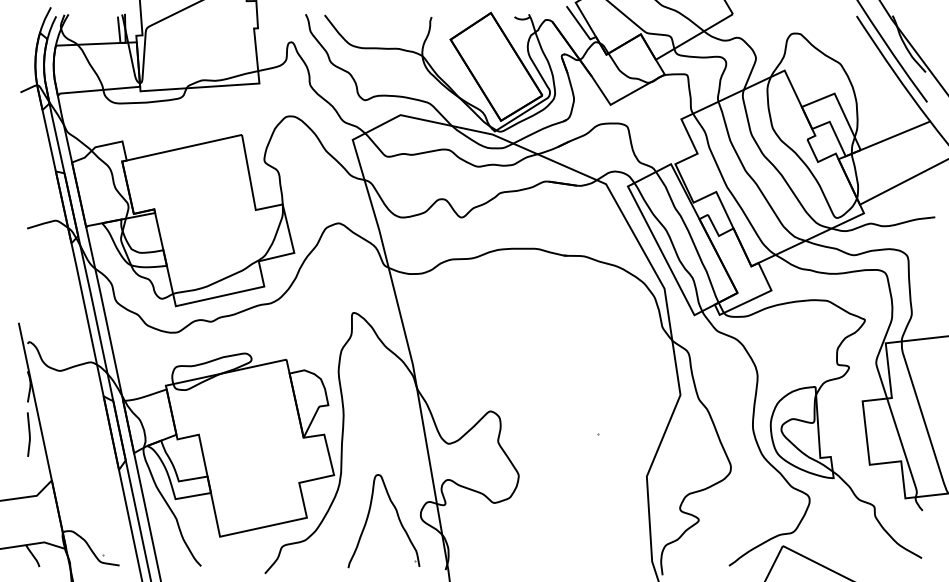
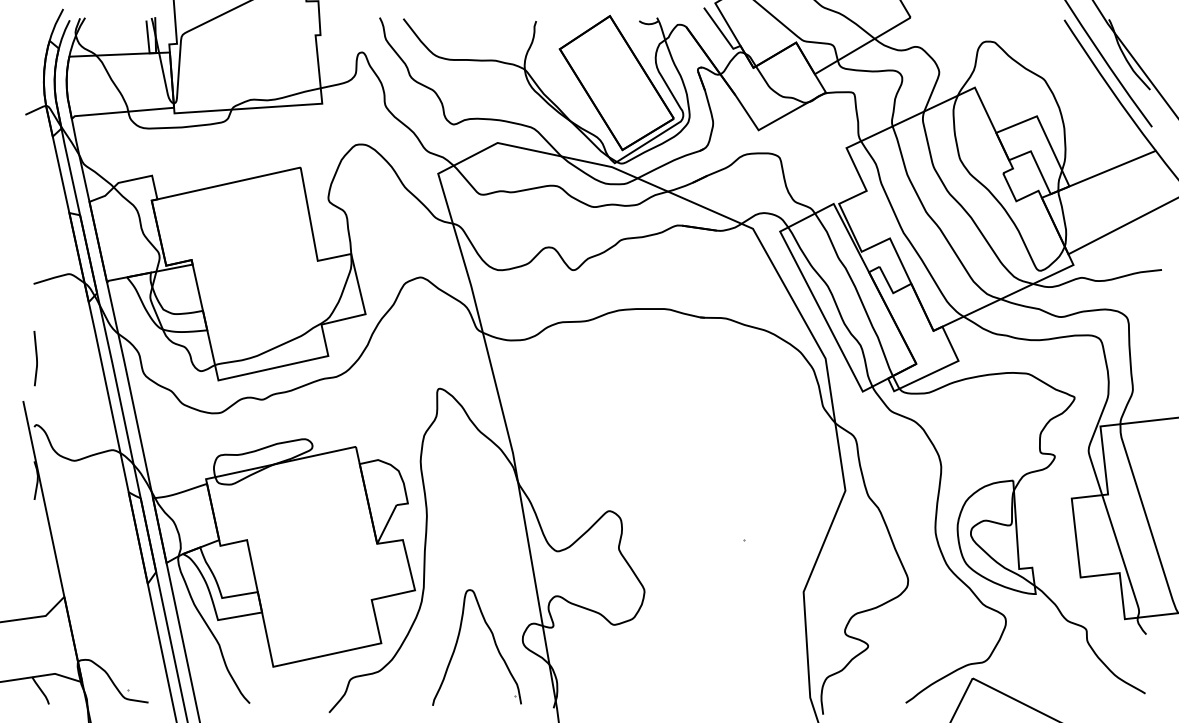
line: (28, 434) -> (35, 358), moved

